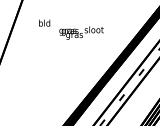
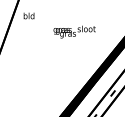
text: (44, 22) -> (28, 15), moved

